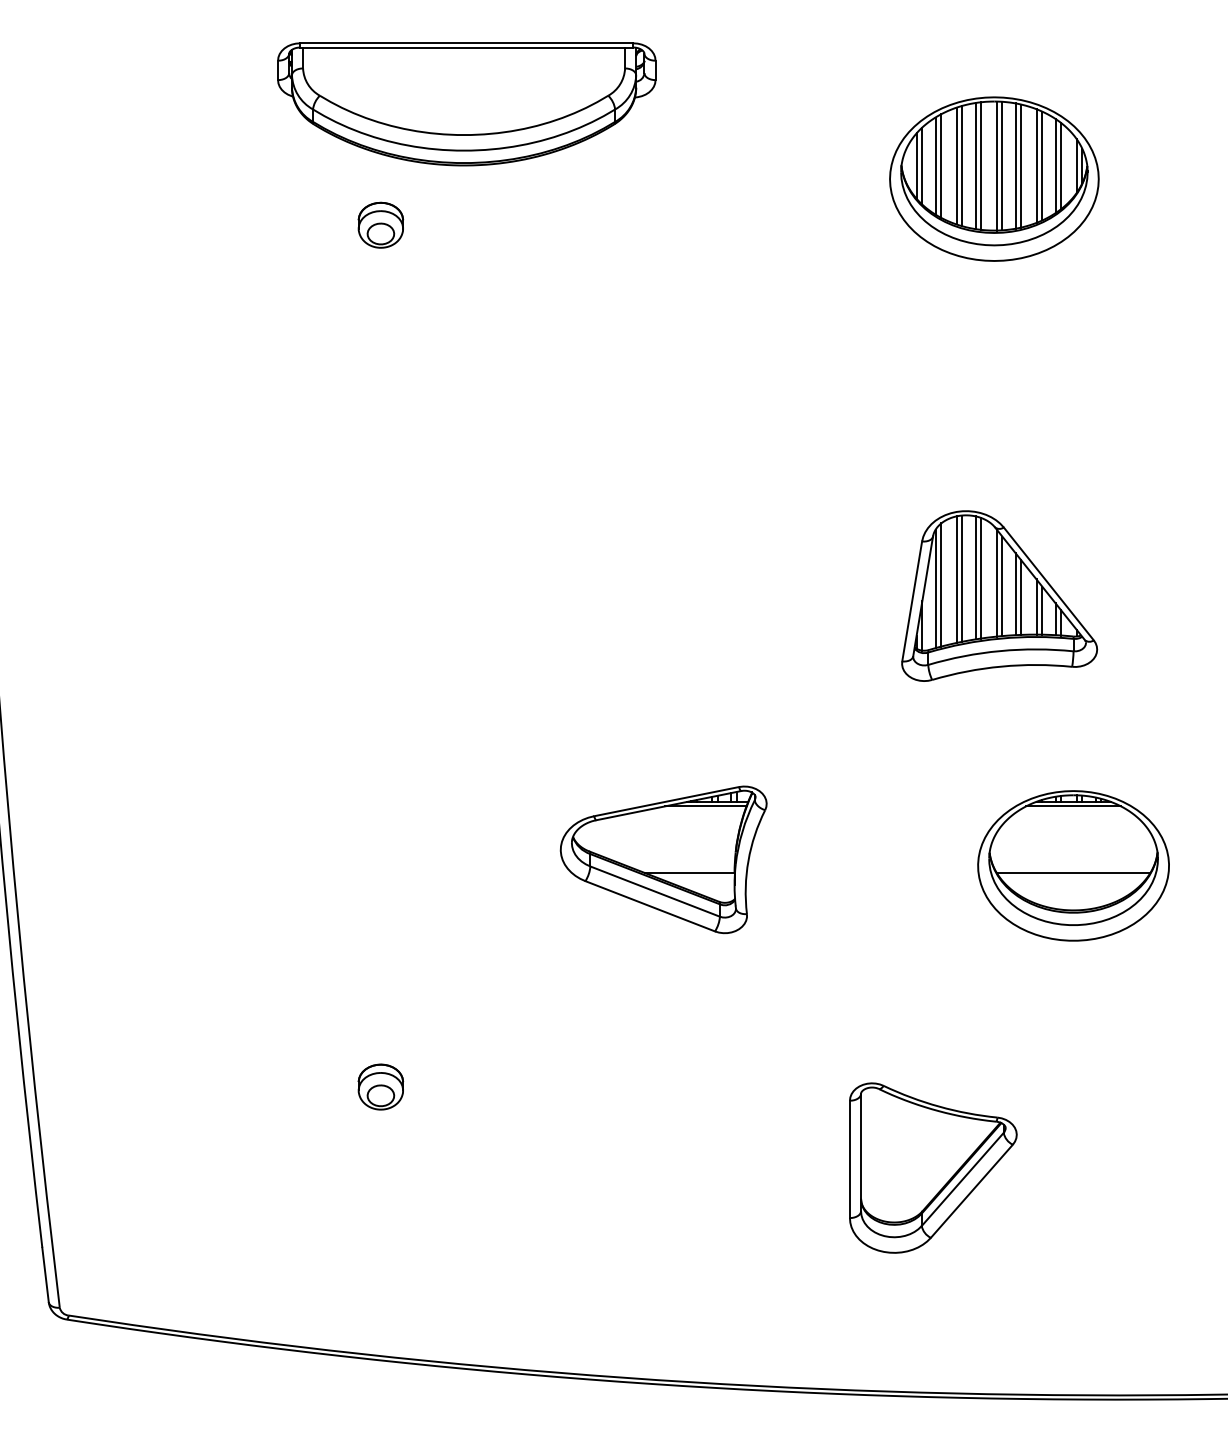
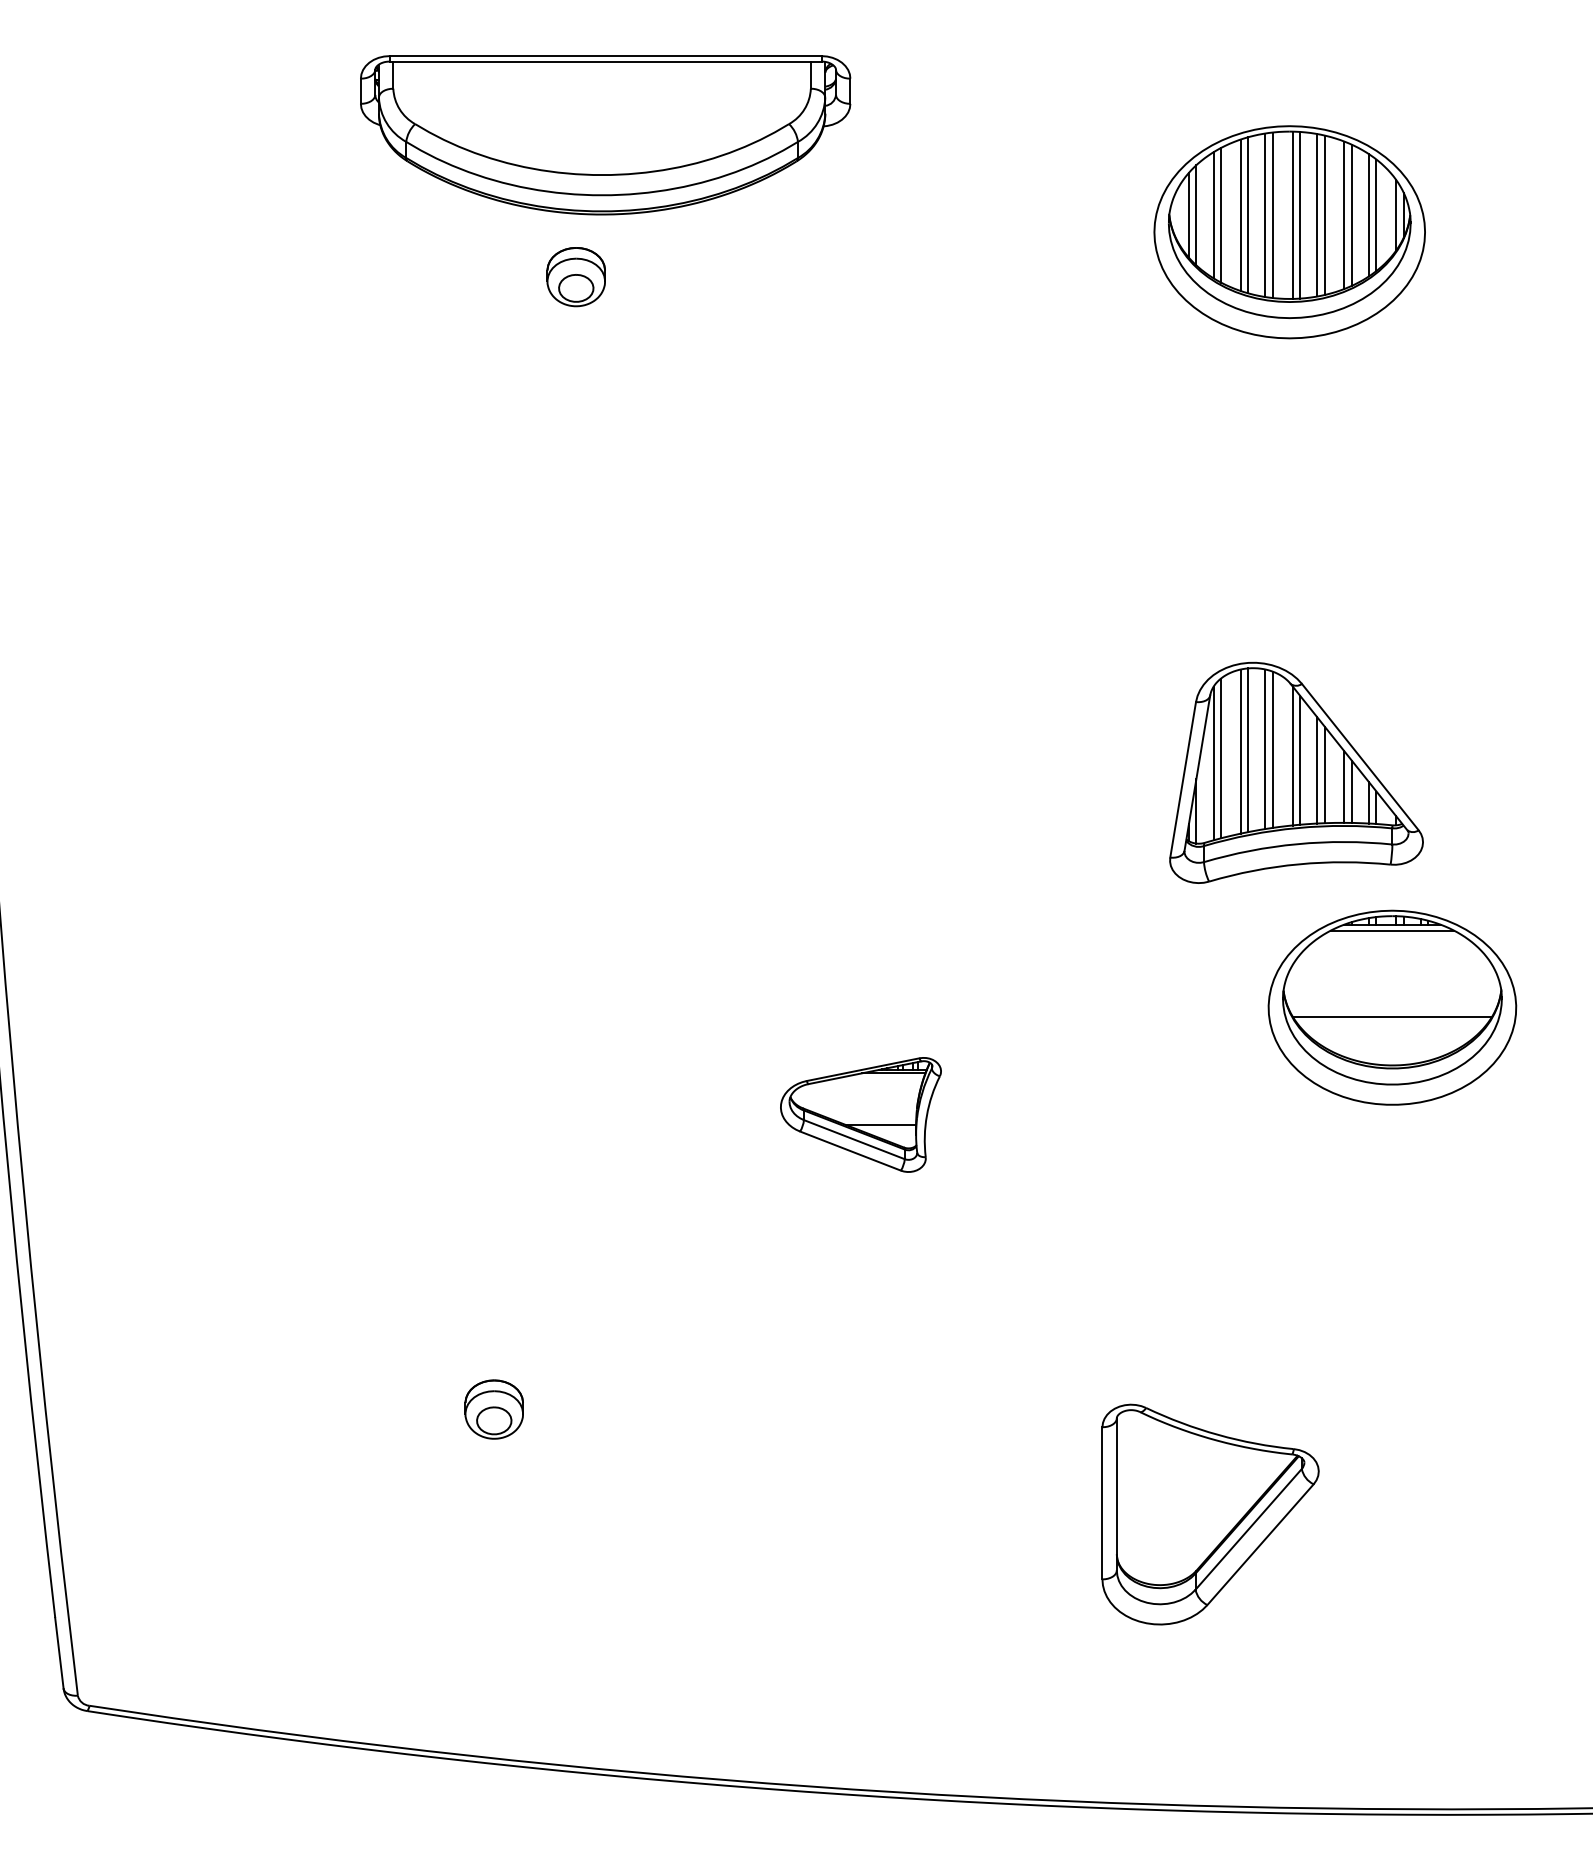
part: (380, 225) -> (575, 277), moved
part: (663, 859) -> (860, 1114), size x0.6
part: (1073, 865) -> (1392, 1007), moved

